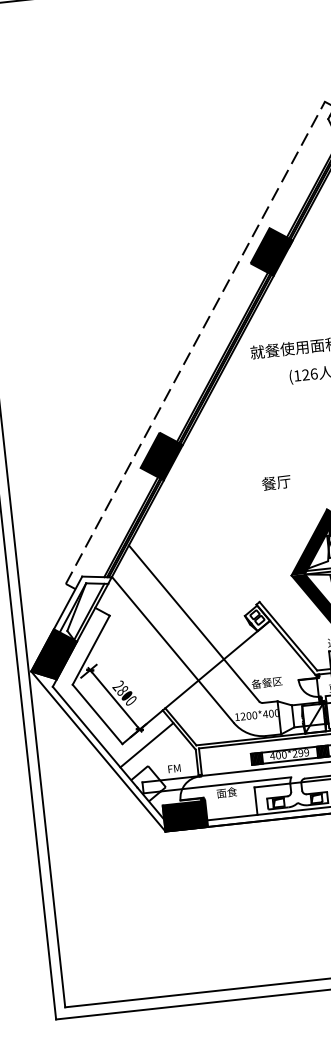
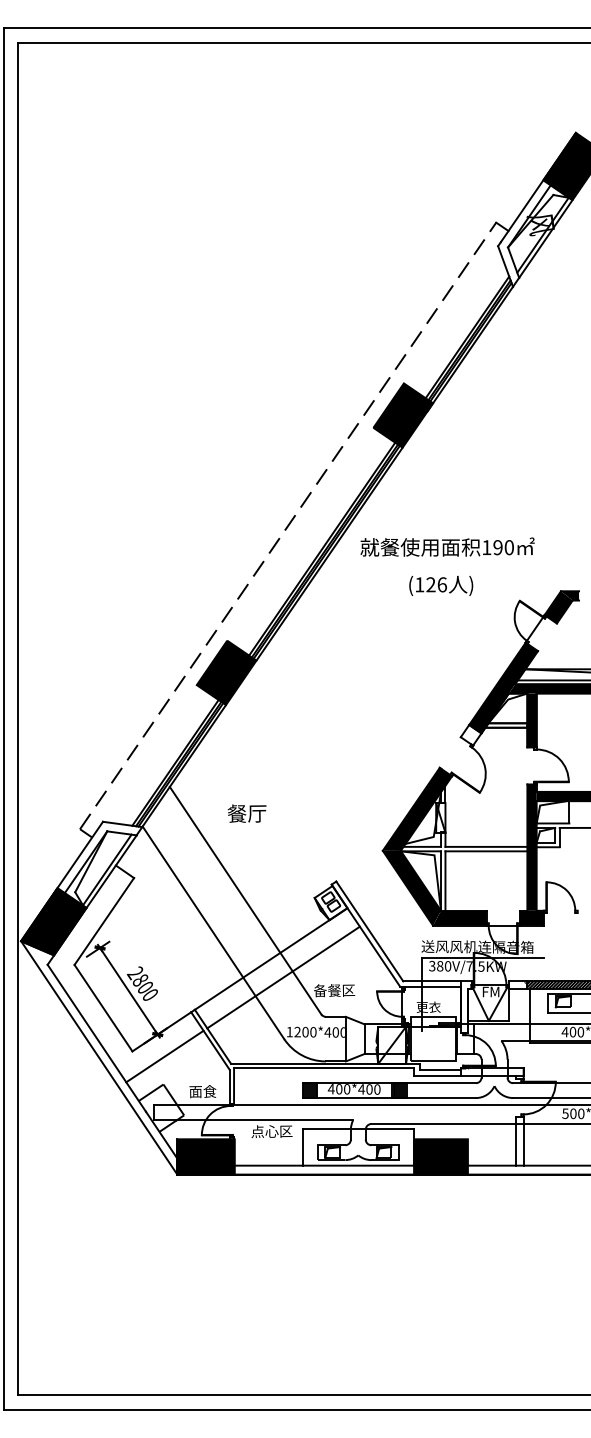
text: (275, 482) -> (246, 813), moved
line: (228, 677) -> (283, 977), added
text: (300, 753) -> (369, 1089), 400*299 -> 400*400
text: (177, 768) -> (202, 1091), FM -> 面食
text: (231, 792) -> (271, 1131), 面食 -> 点心区

